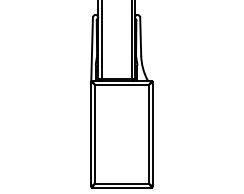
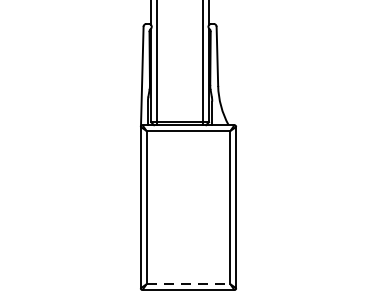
line: (122, 183) -> (189, 283), solid -> dashed

